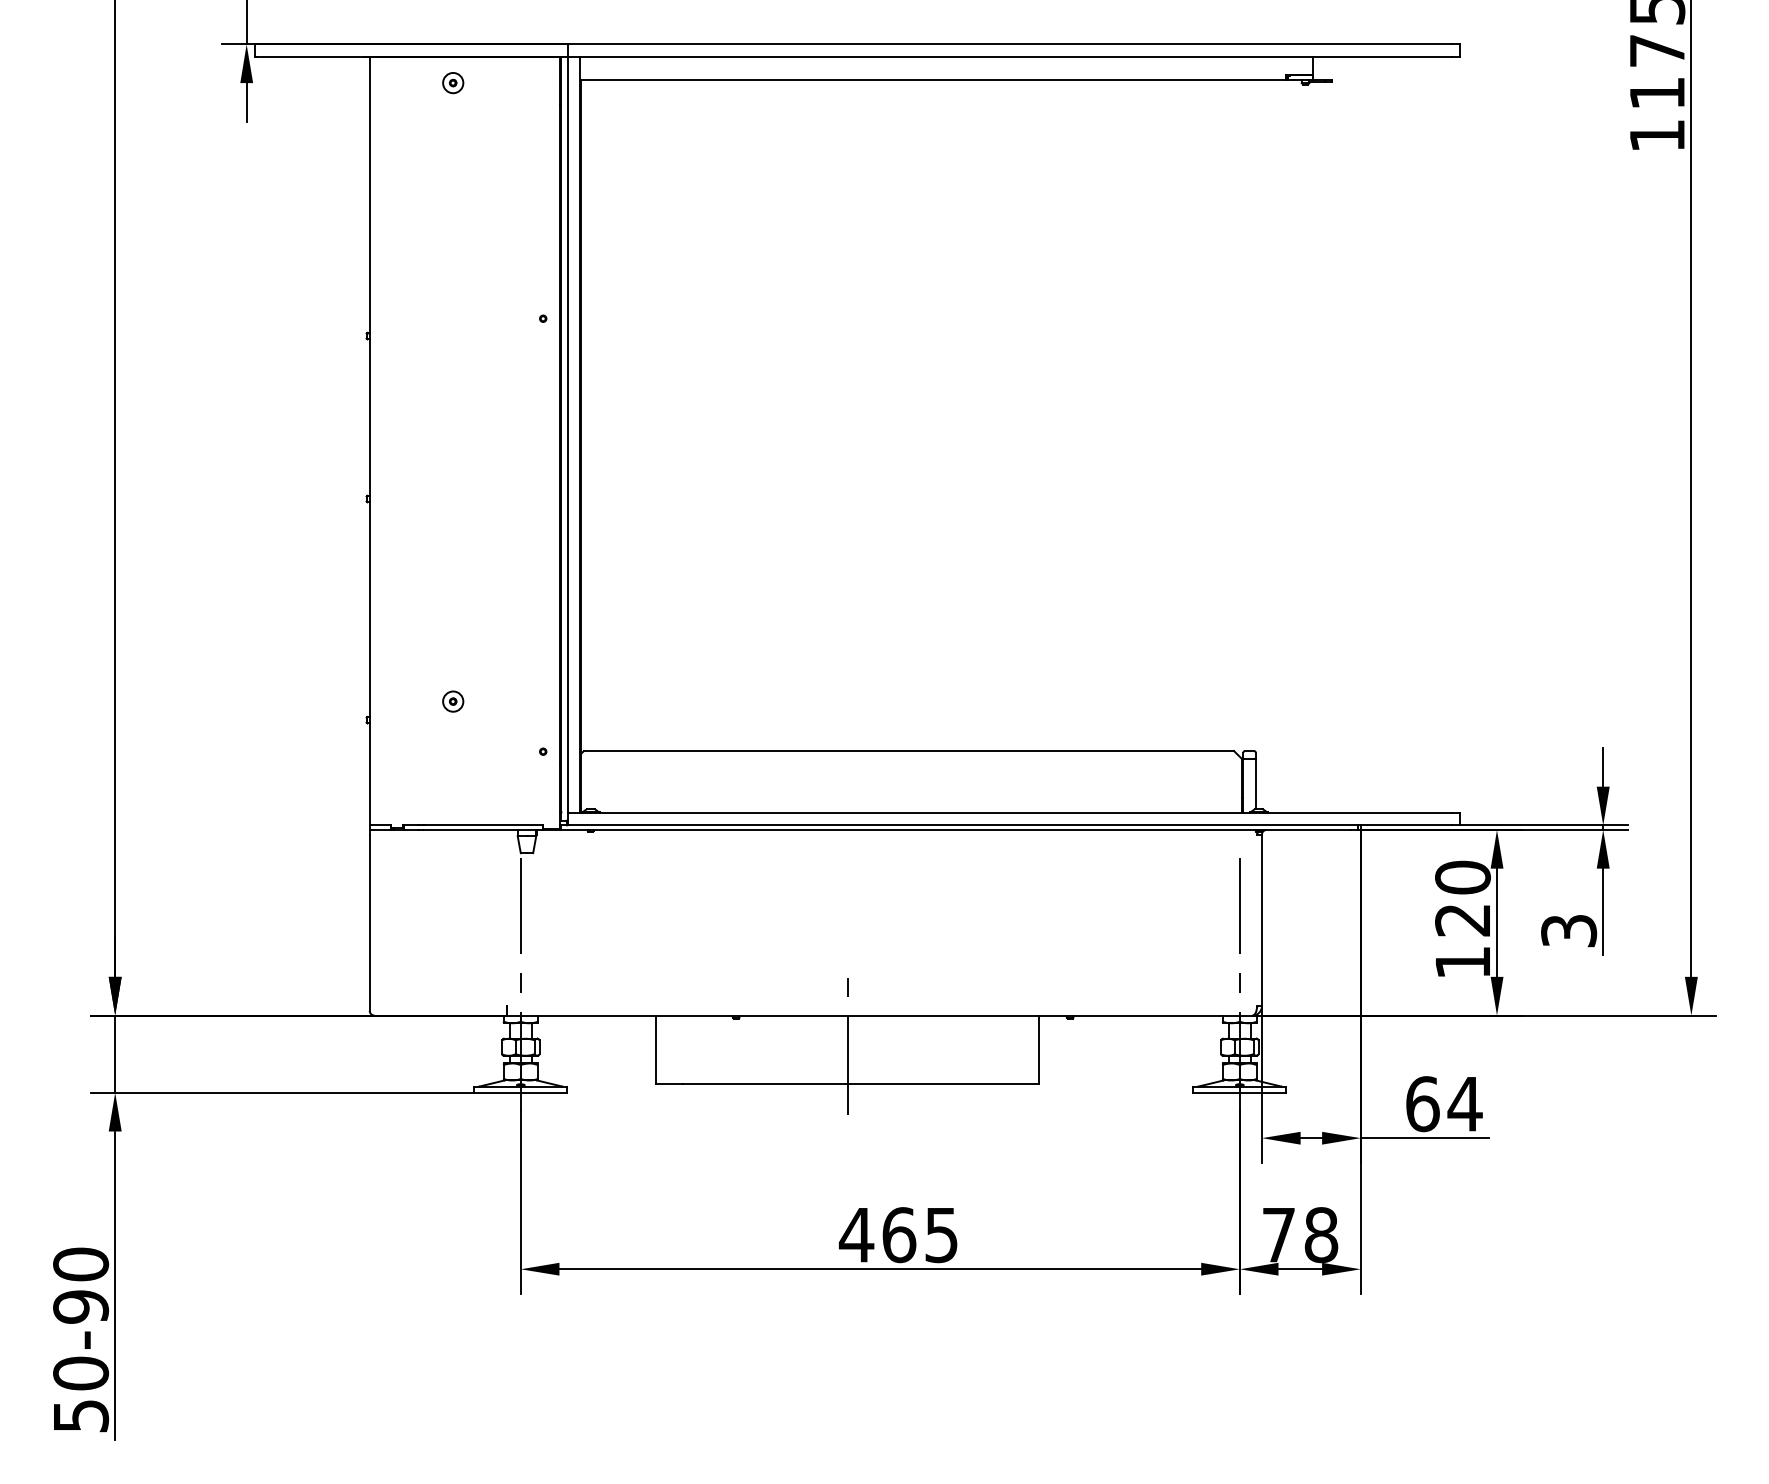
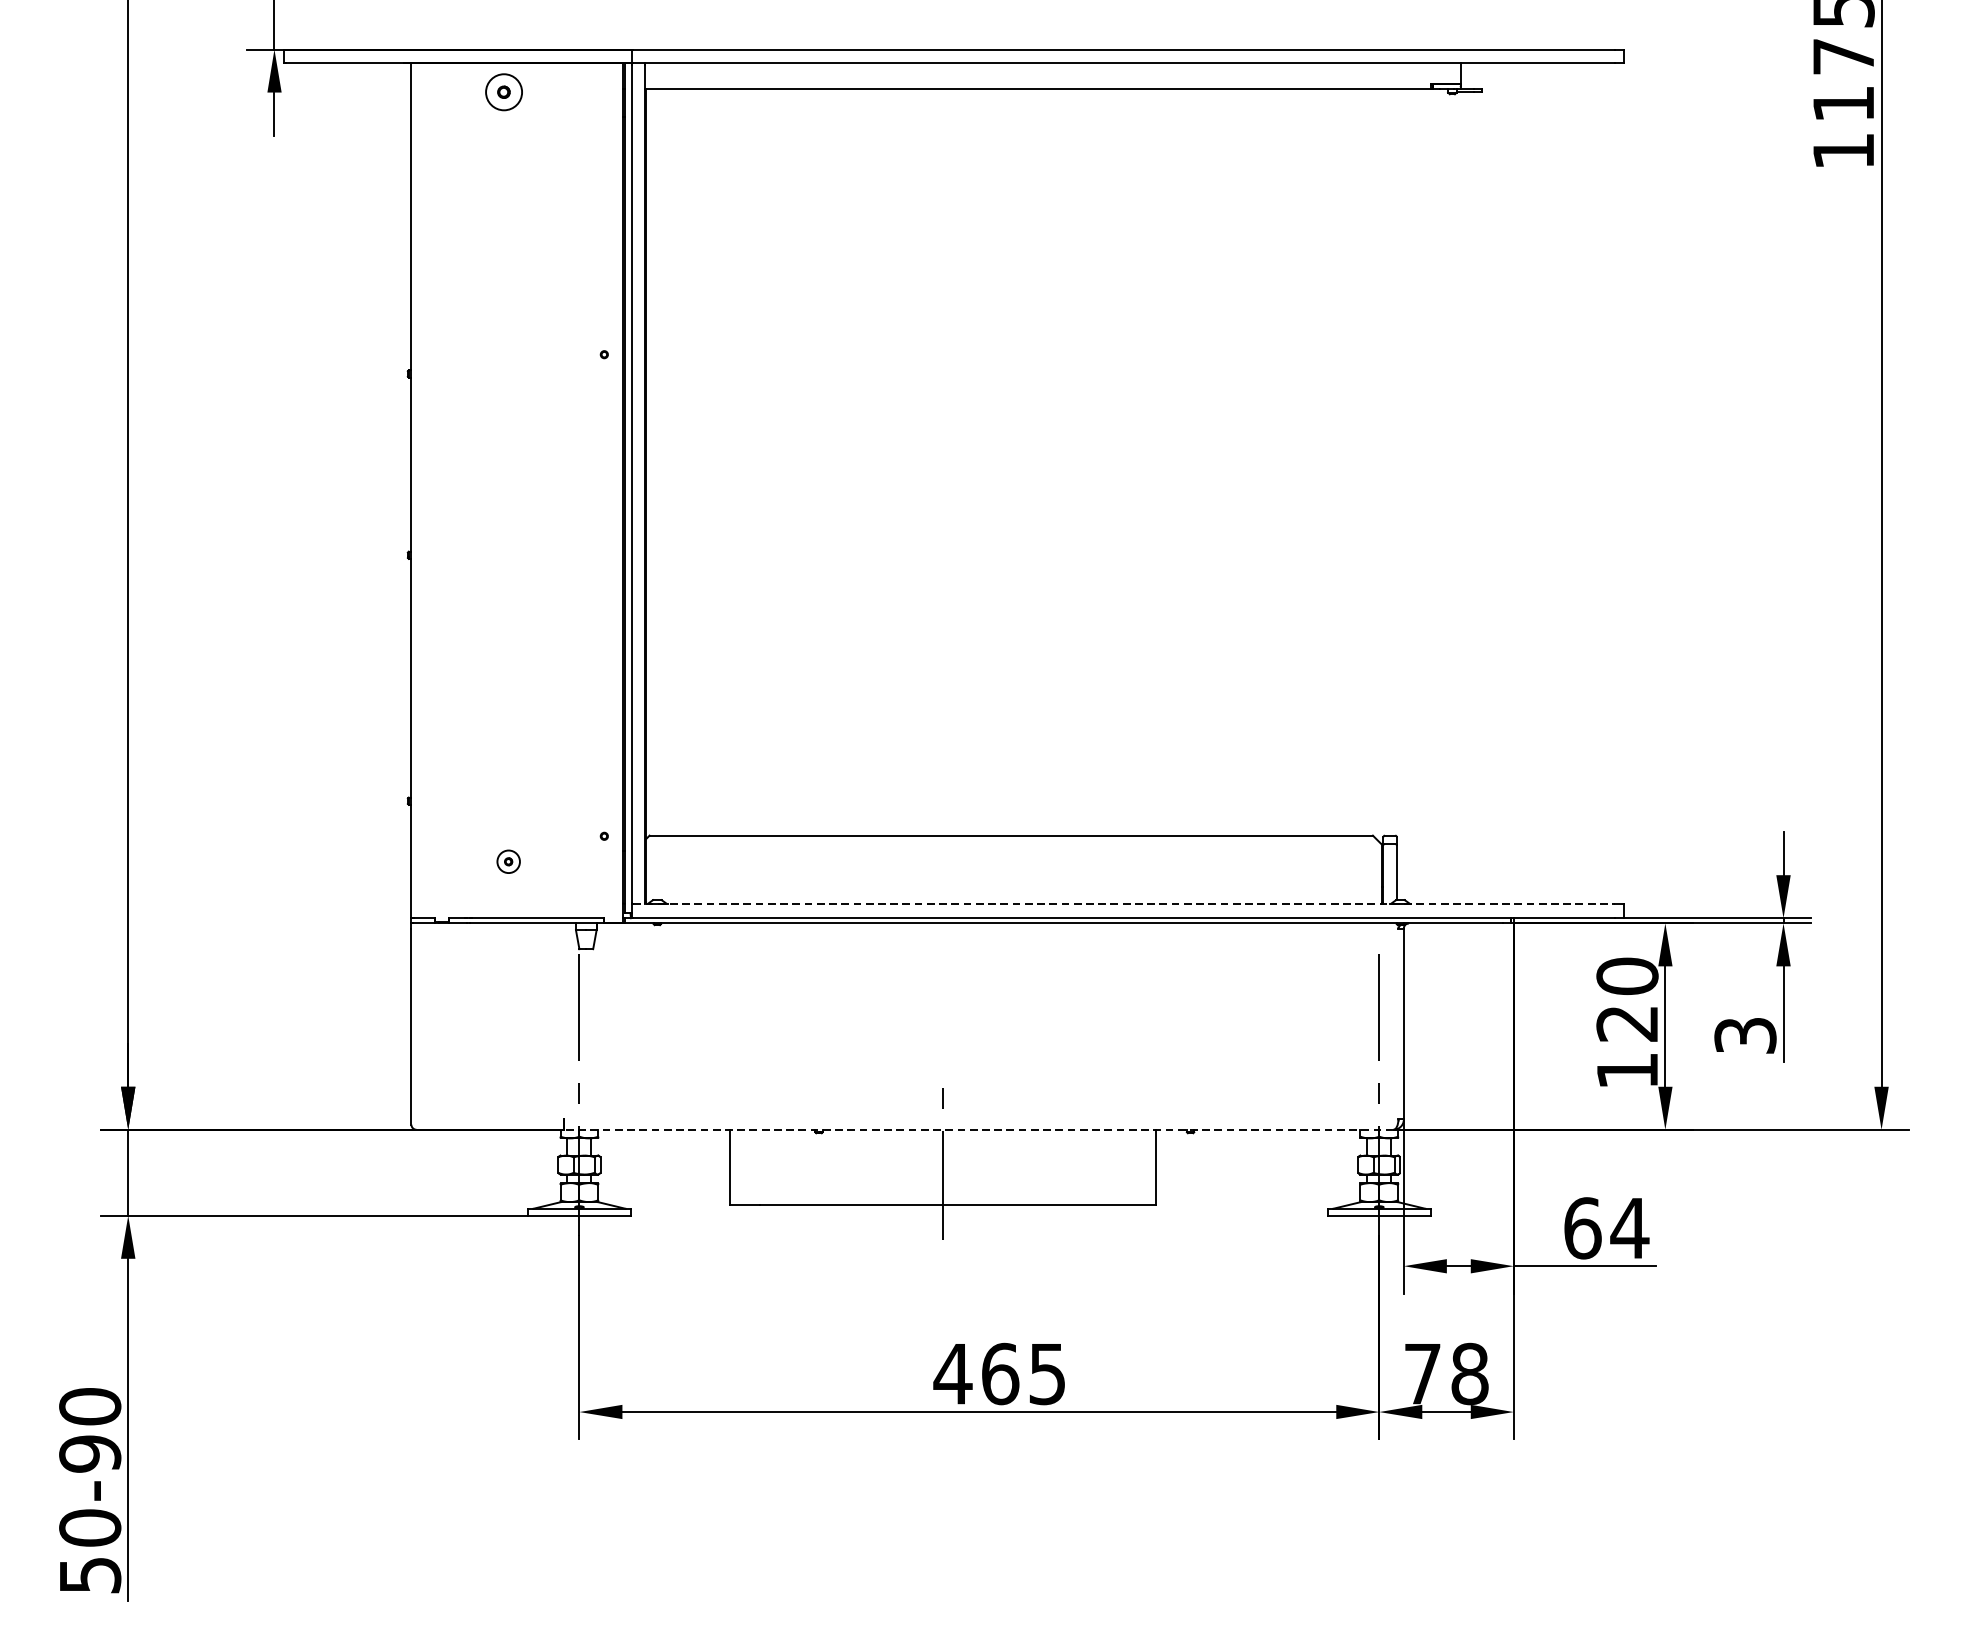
part: (453, 83) -> (504, 92), size x1.6
part: (453, 701) -> (509, 861), moved
line: (1011, 812) -> (1125, 903), solid -> dashed
line: (880, 1015) -> (979, 1129), solid -> dashed

